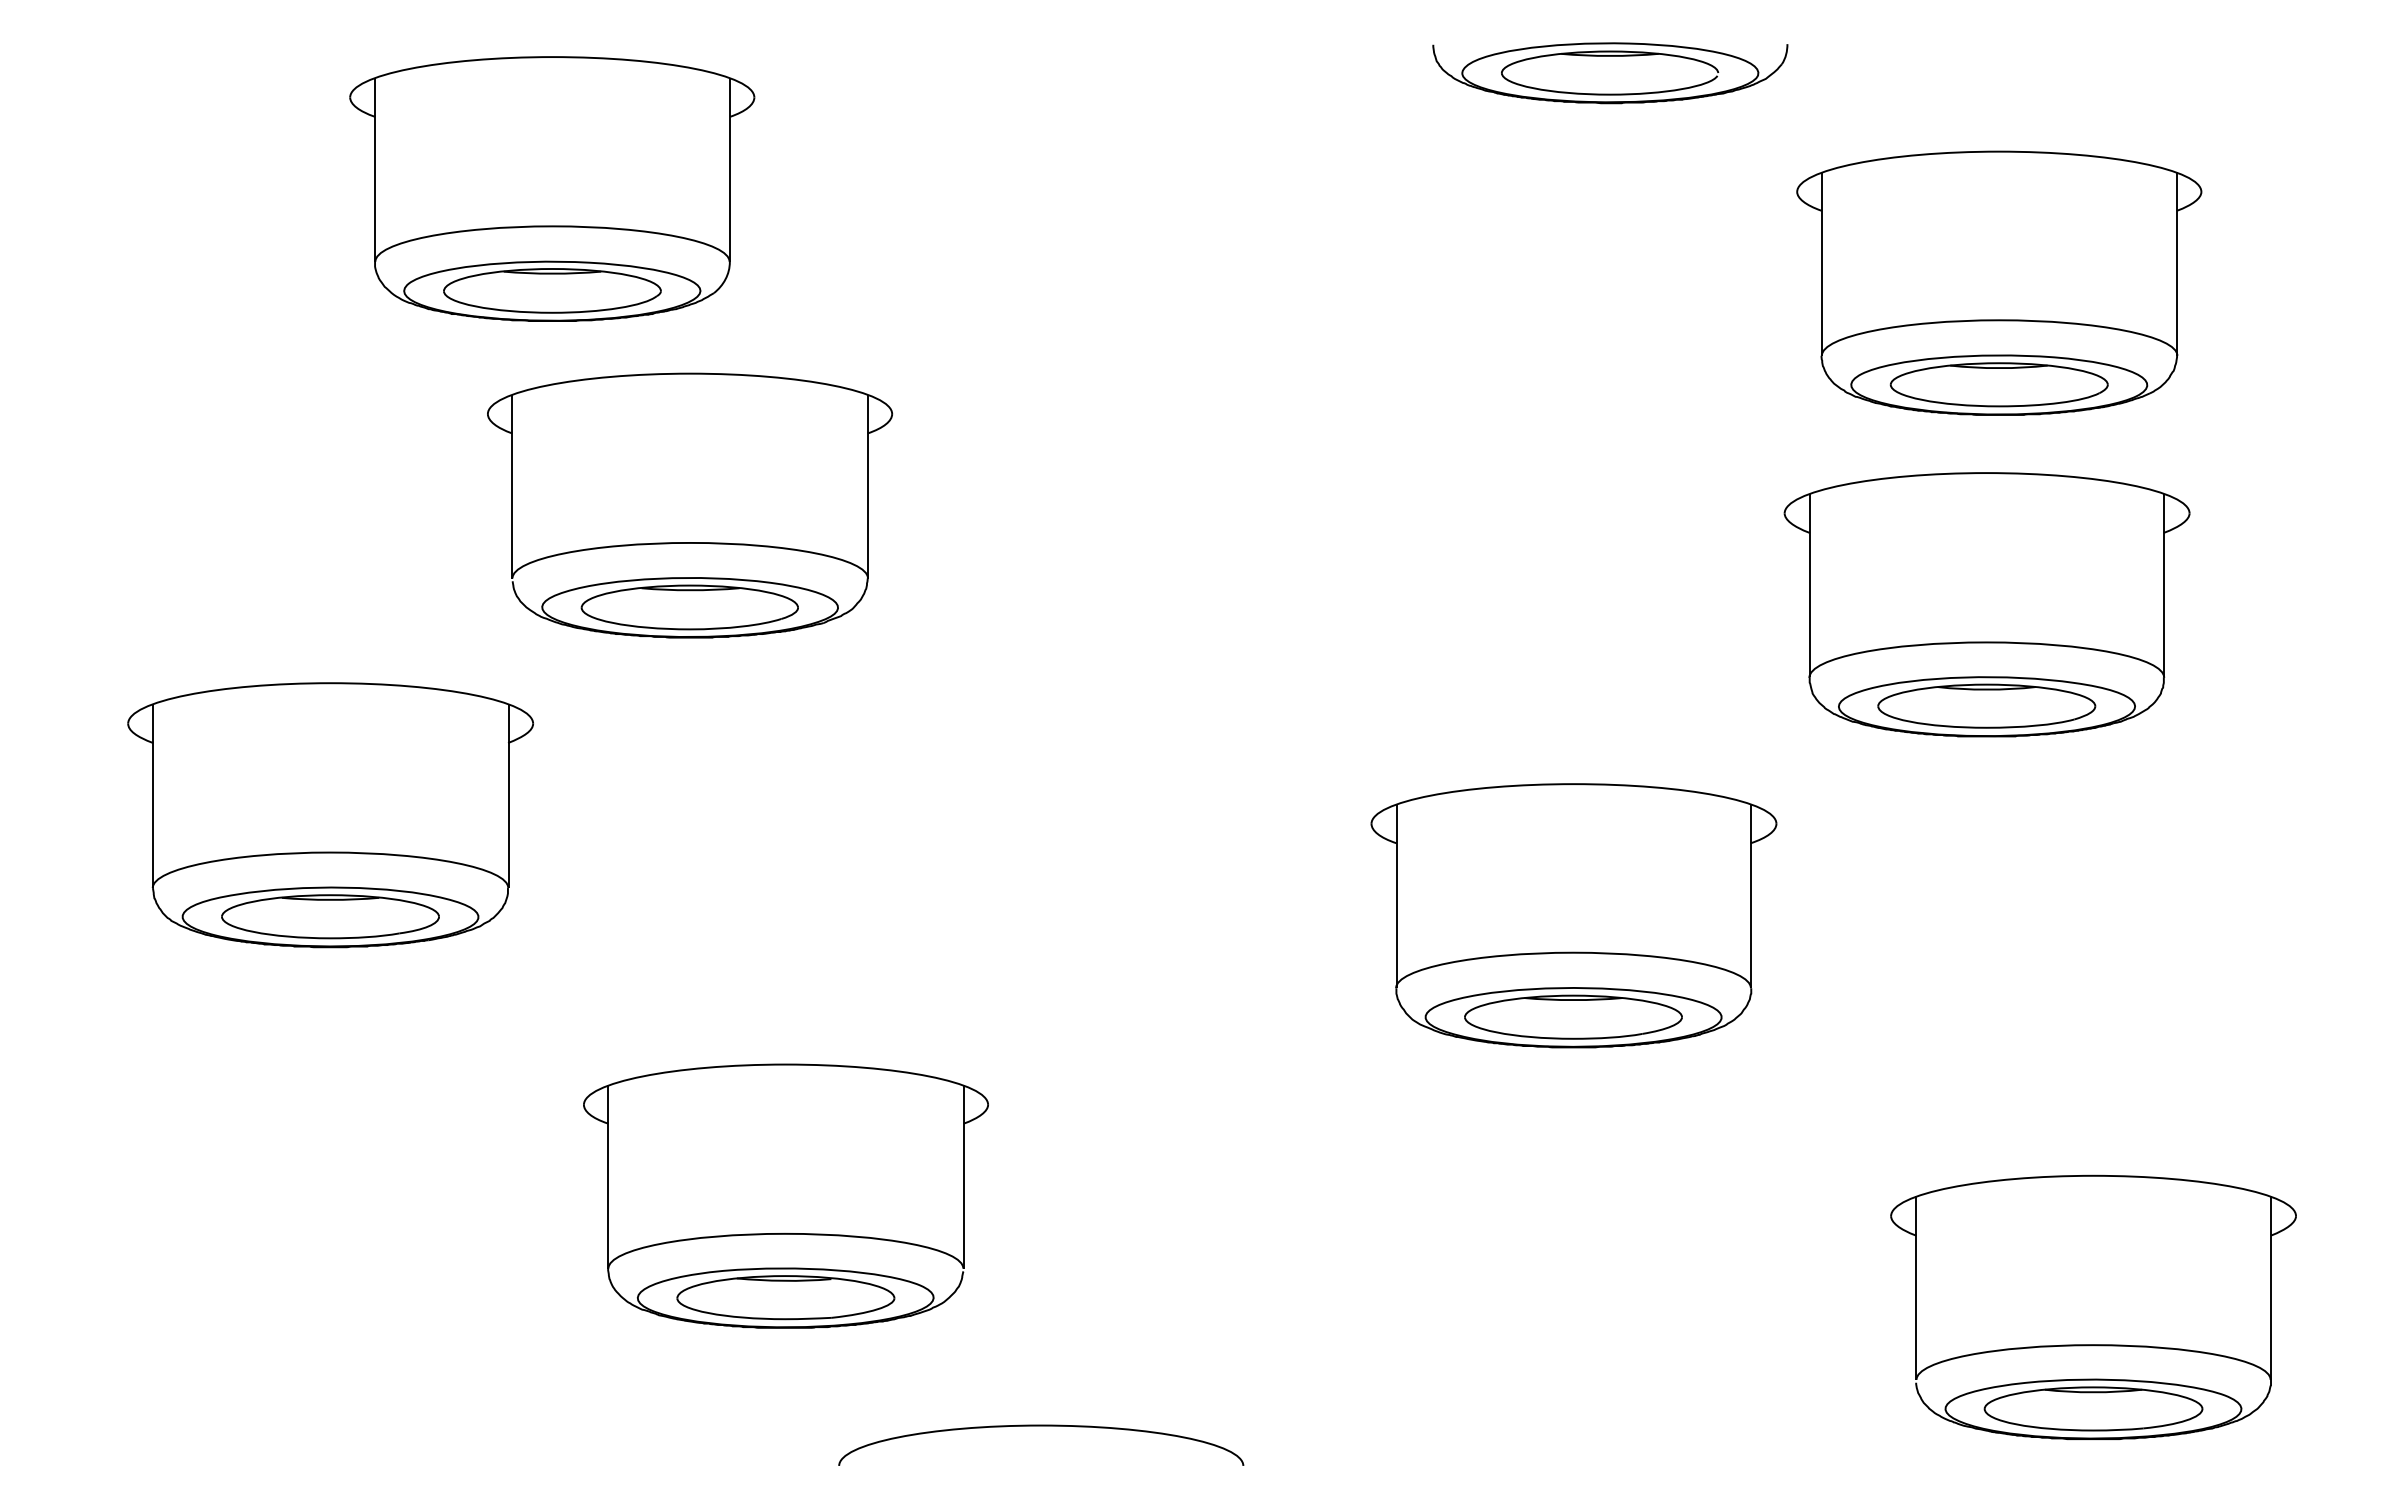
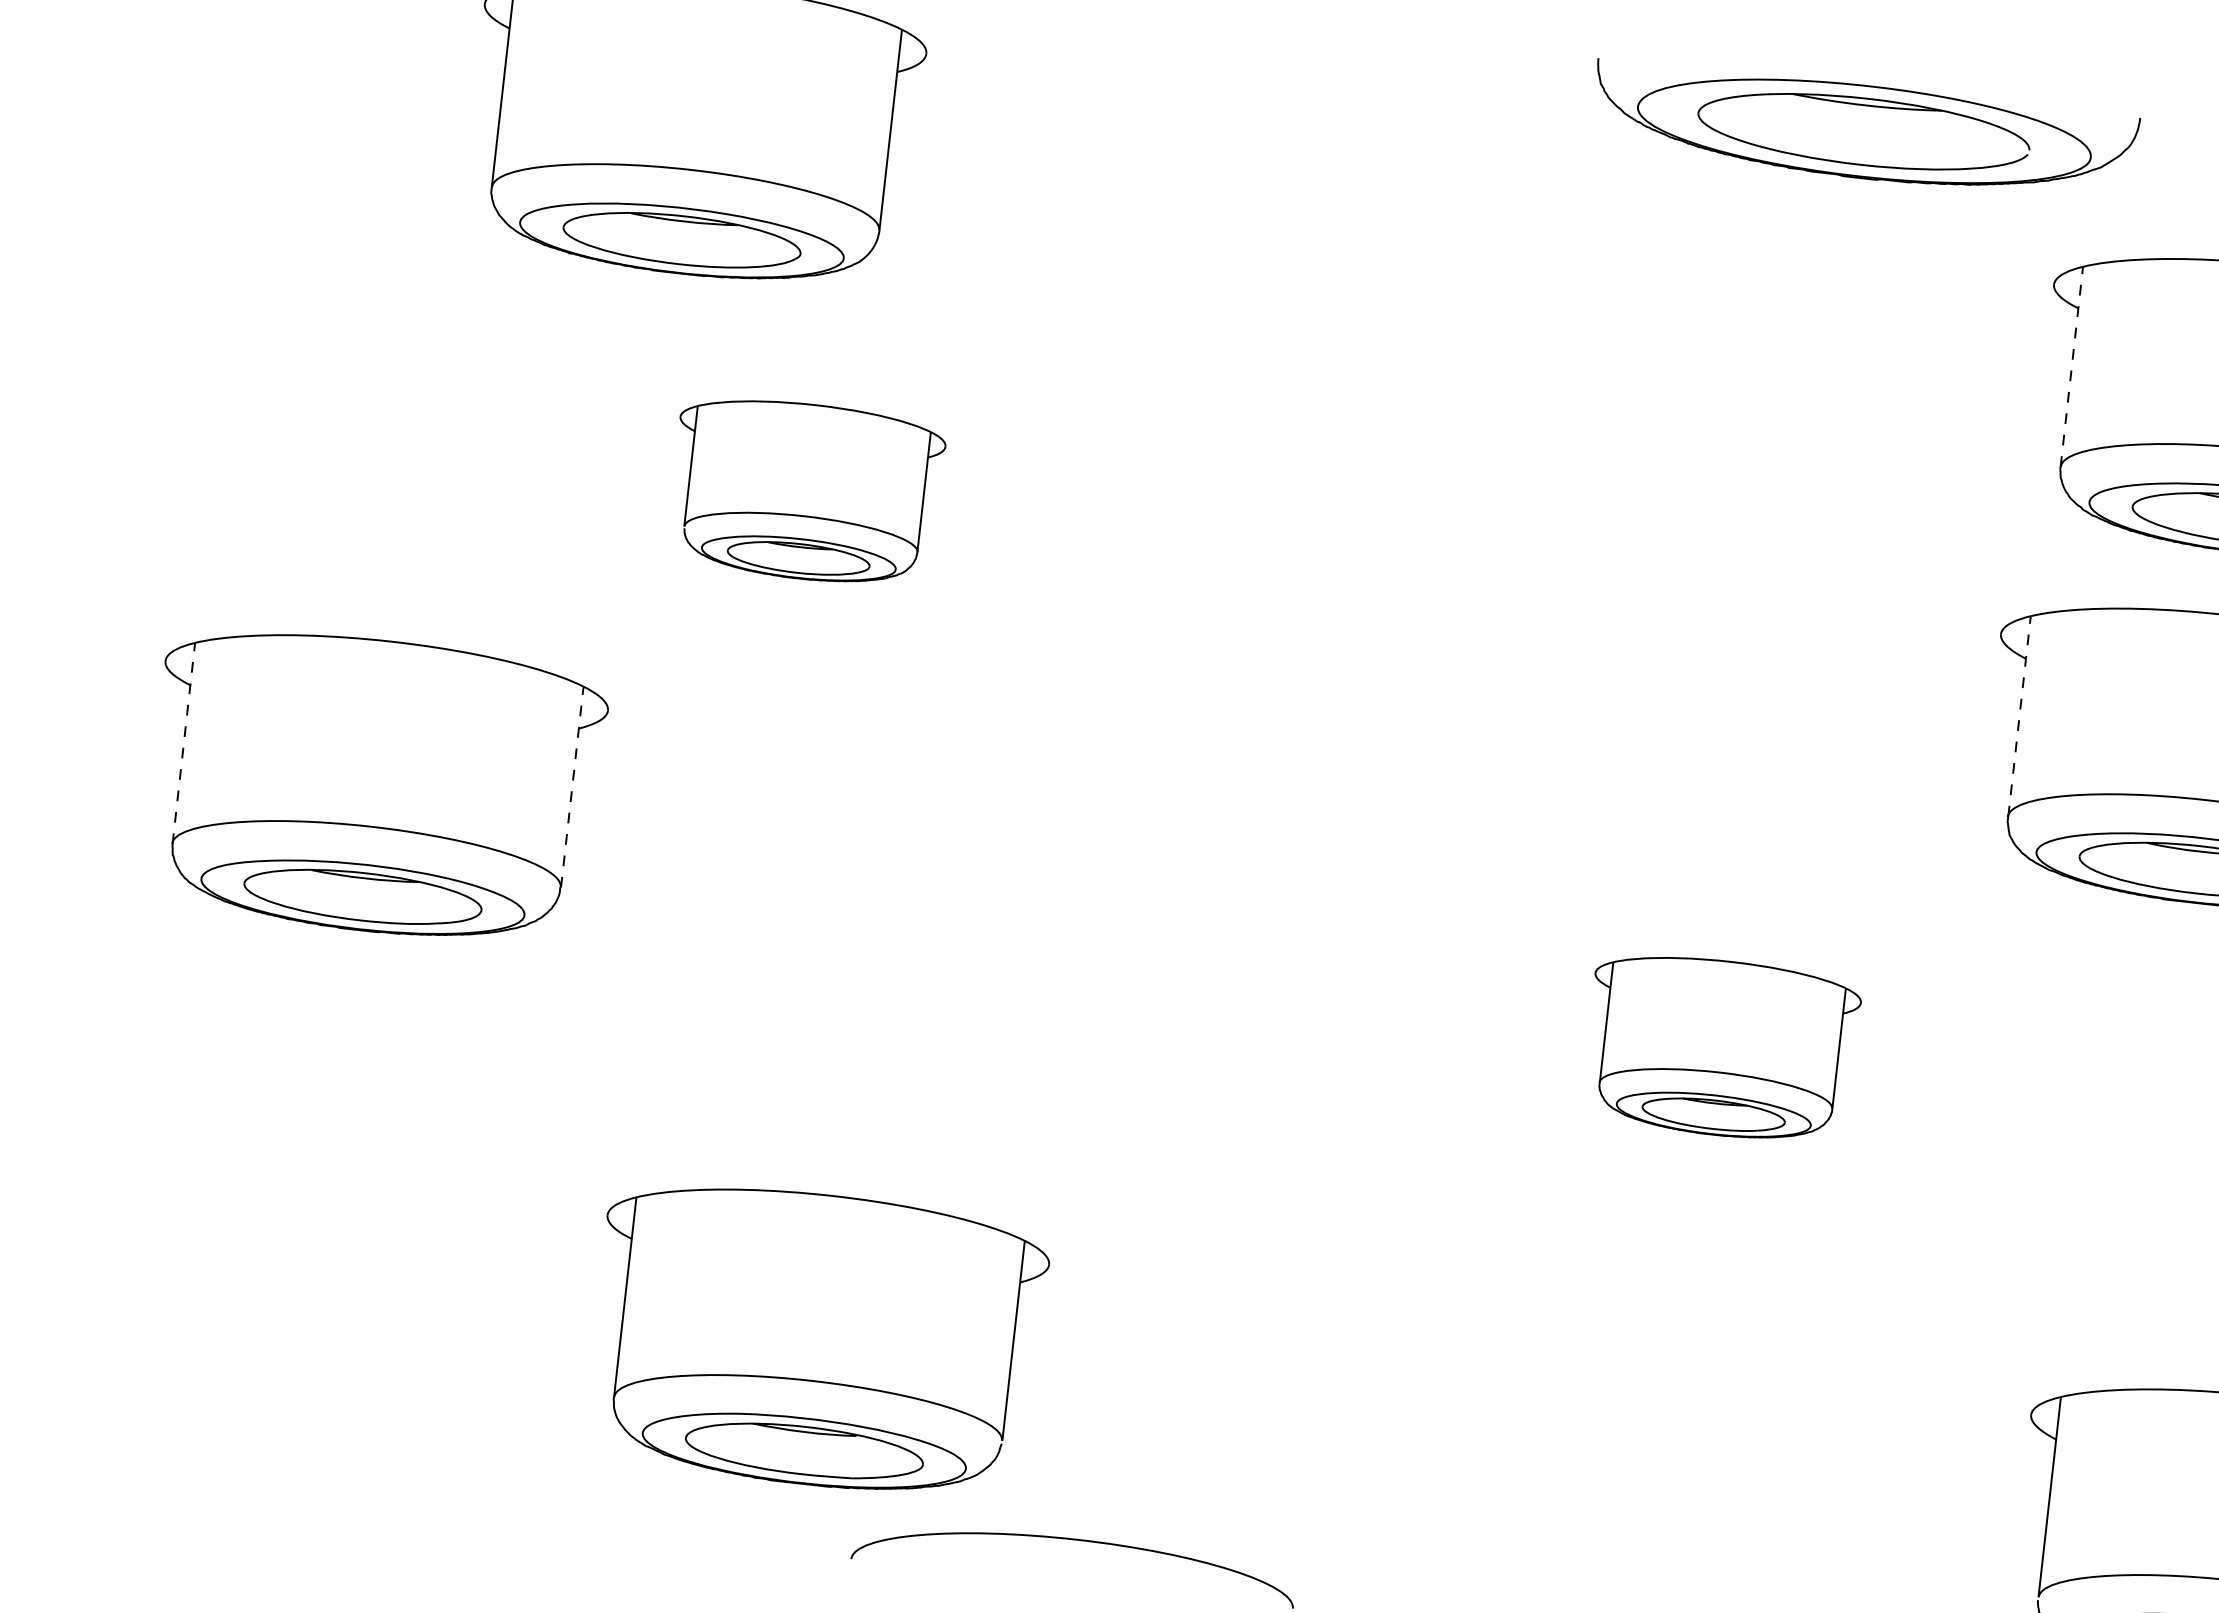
part: (1610, 73) -> (1864, 132), size x1.4
line: (1821, 264) -> (2071, 366), solid -> dashed
part: (690, 505) -> (806, 491), size x0.6
line: (1809, 585) -> (2019, 716), solid -> dashed
line: (153, 796) -> (184, 743), solid -> dashed
line: (508, 796) -> (572, 787), solid -> dashed
part: (1573, 915) -> (1720, 1047), size x0.6
part: (785, 1195) -> (816, 1339), moved

